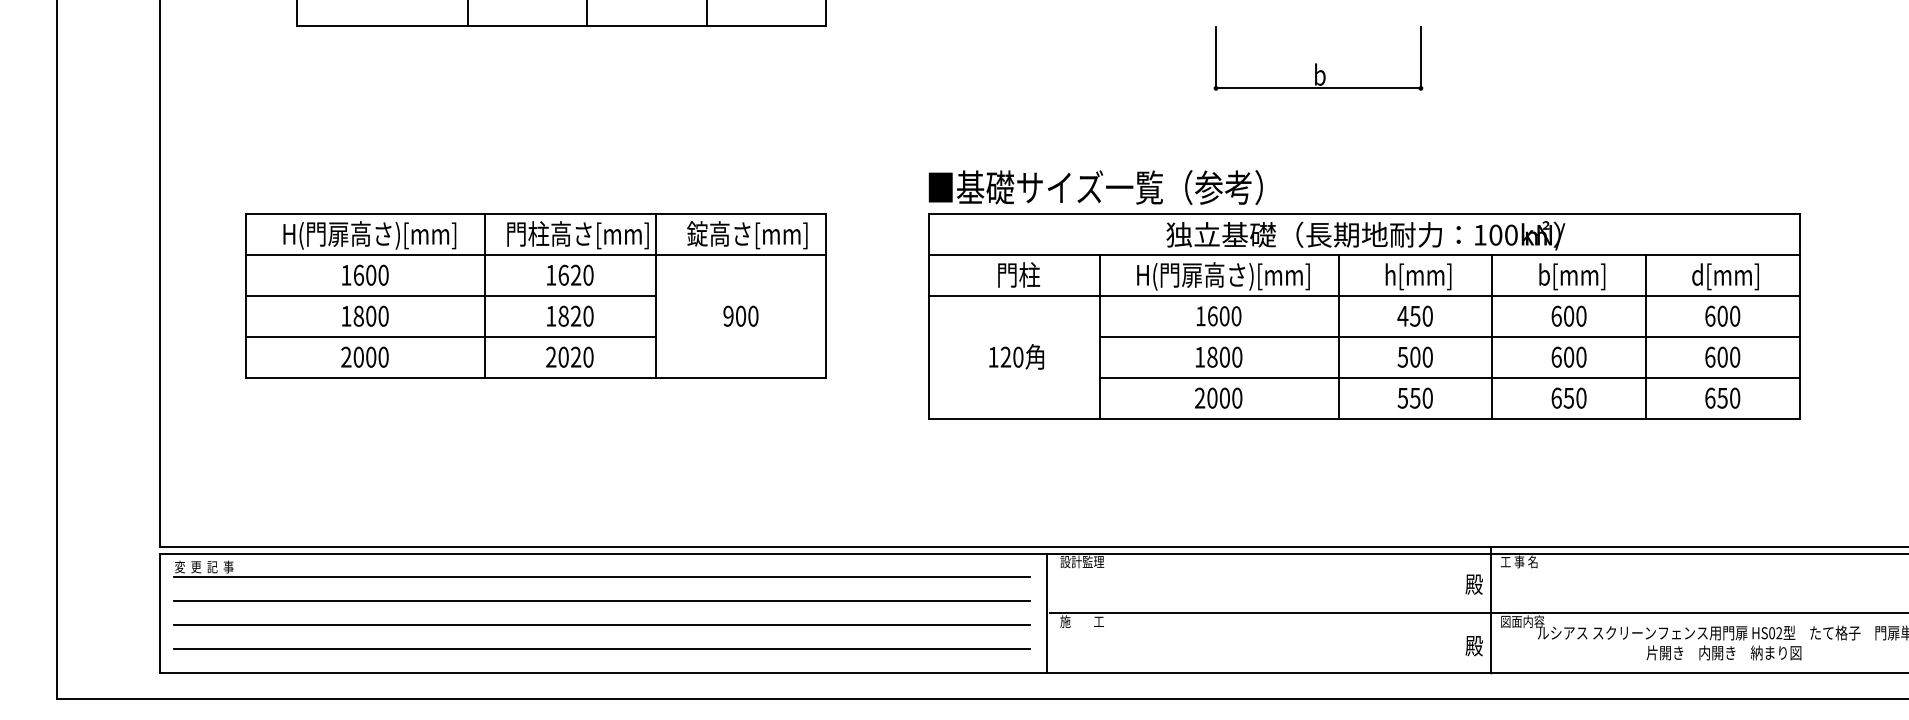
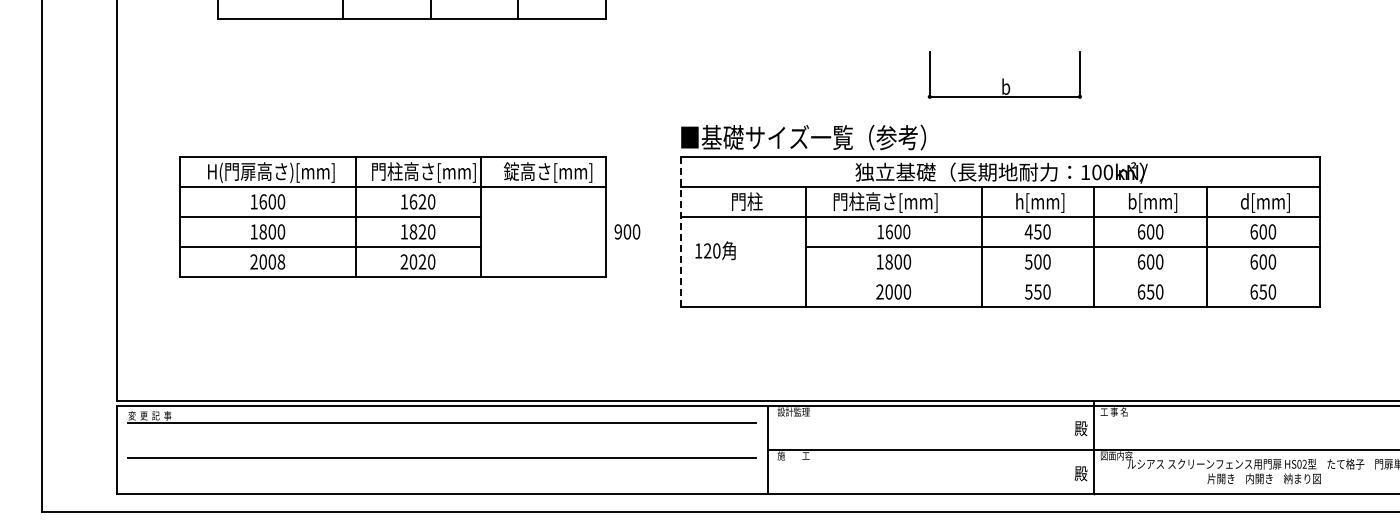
part: (1317, 57) -> (1004, 74), moved
text: (1222, 276) -> (896, 202), H(門扉高さ)[mm] -> 門柱高さ[mm]
text: (741, 315) -> (627, 231), moved
line: (929, 317) -> (681, 232), solid -> dashed
text: (1016, 356) -> (715, 250), moved
text: (383, 357) -> (281, 262), 2000 -> 2008
line: (1448, 378) -> (1062, 277), removed
line: (601, 600) -> (441, 440), removed
line: (601, 649) -> (441, 476), removed

